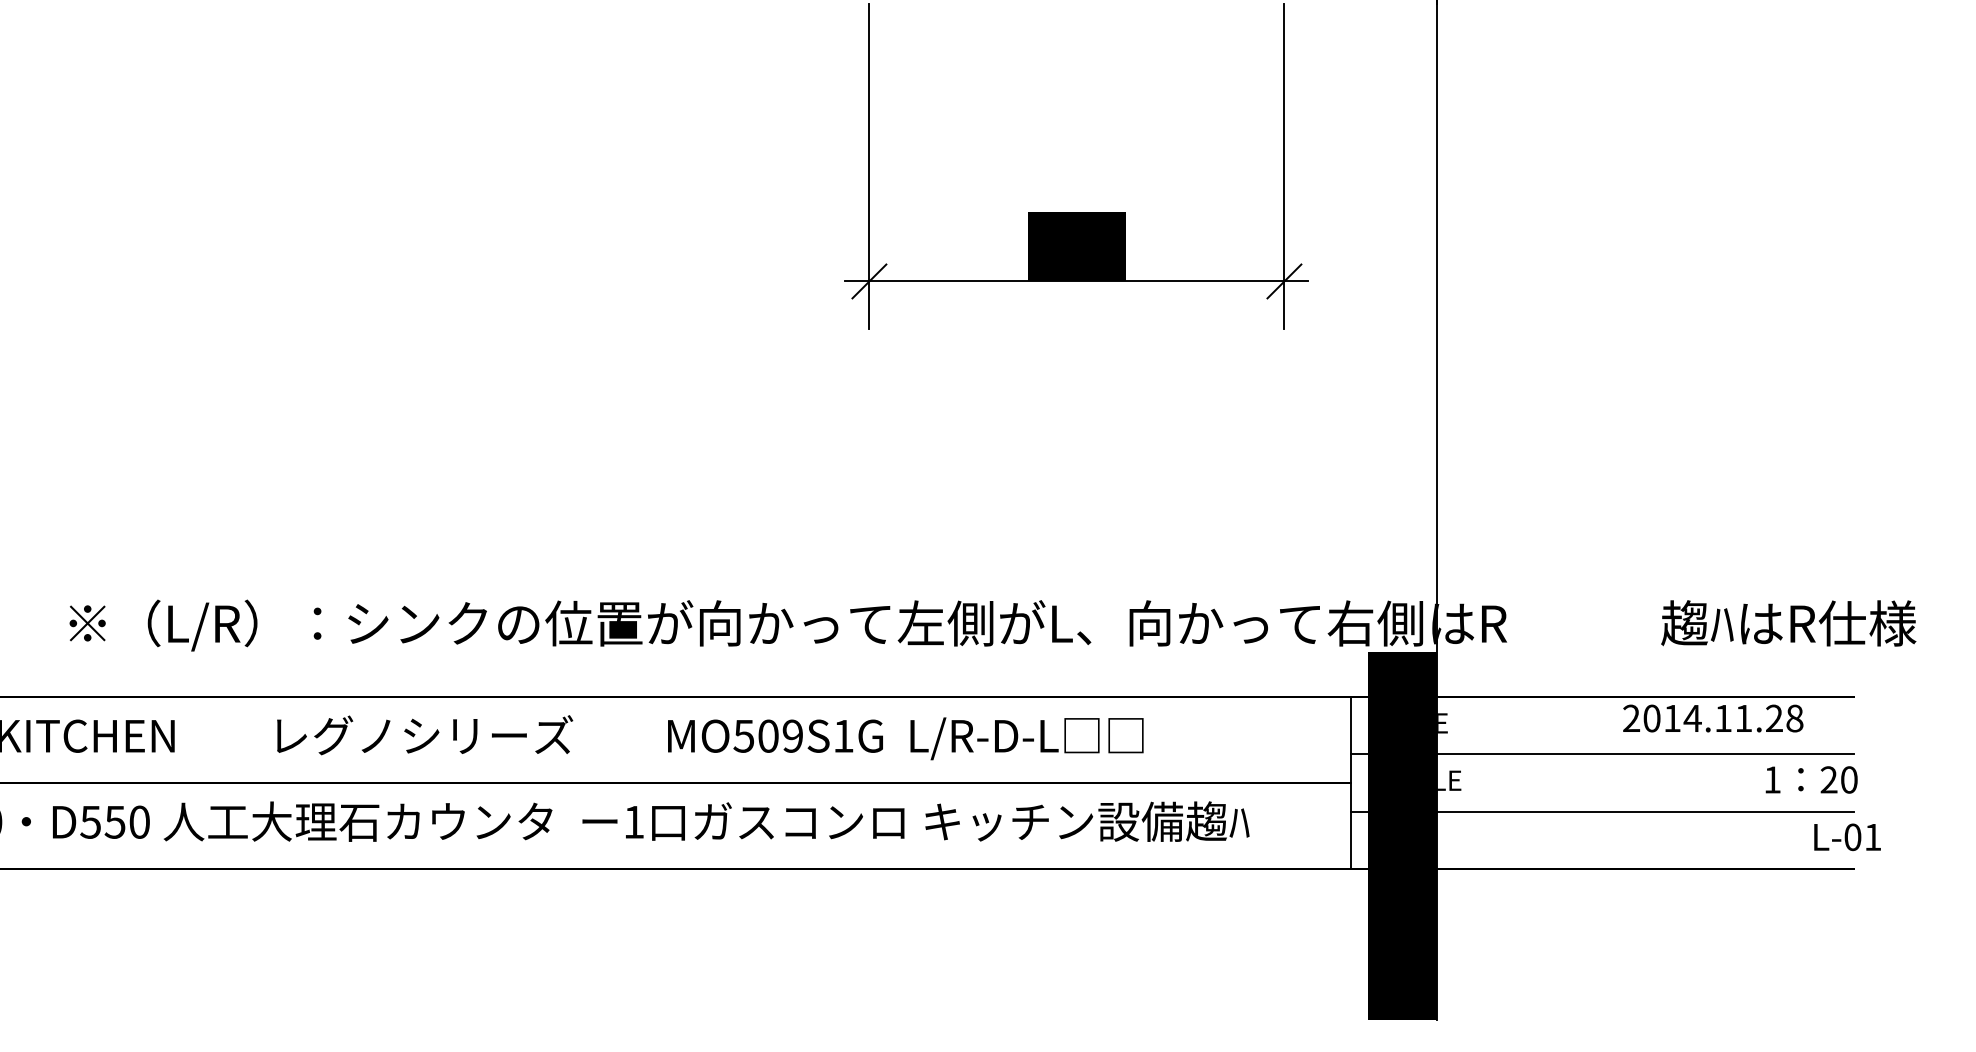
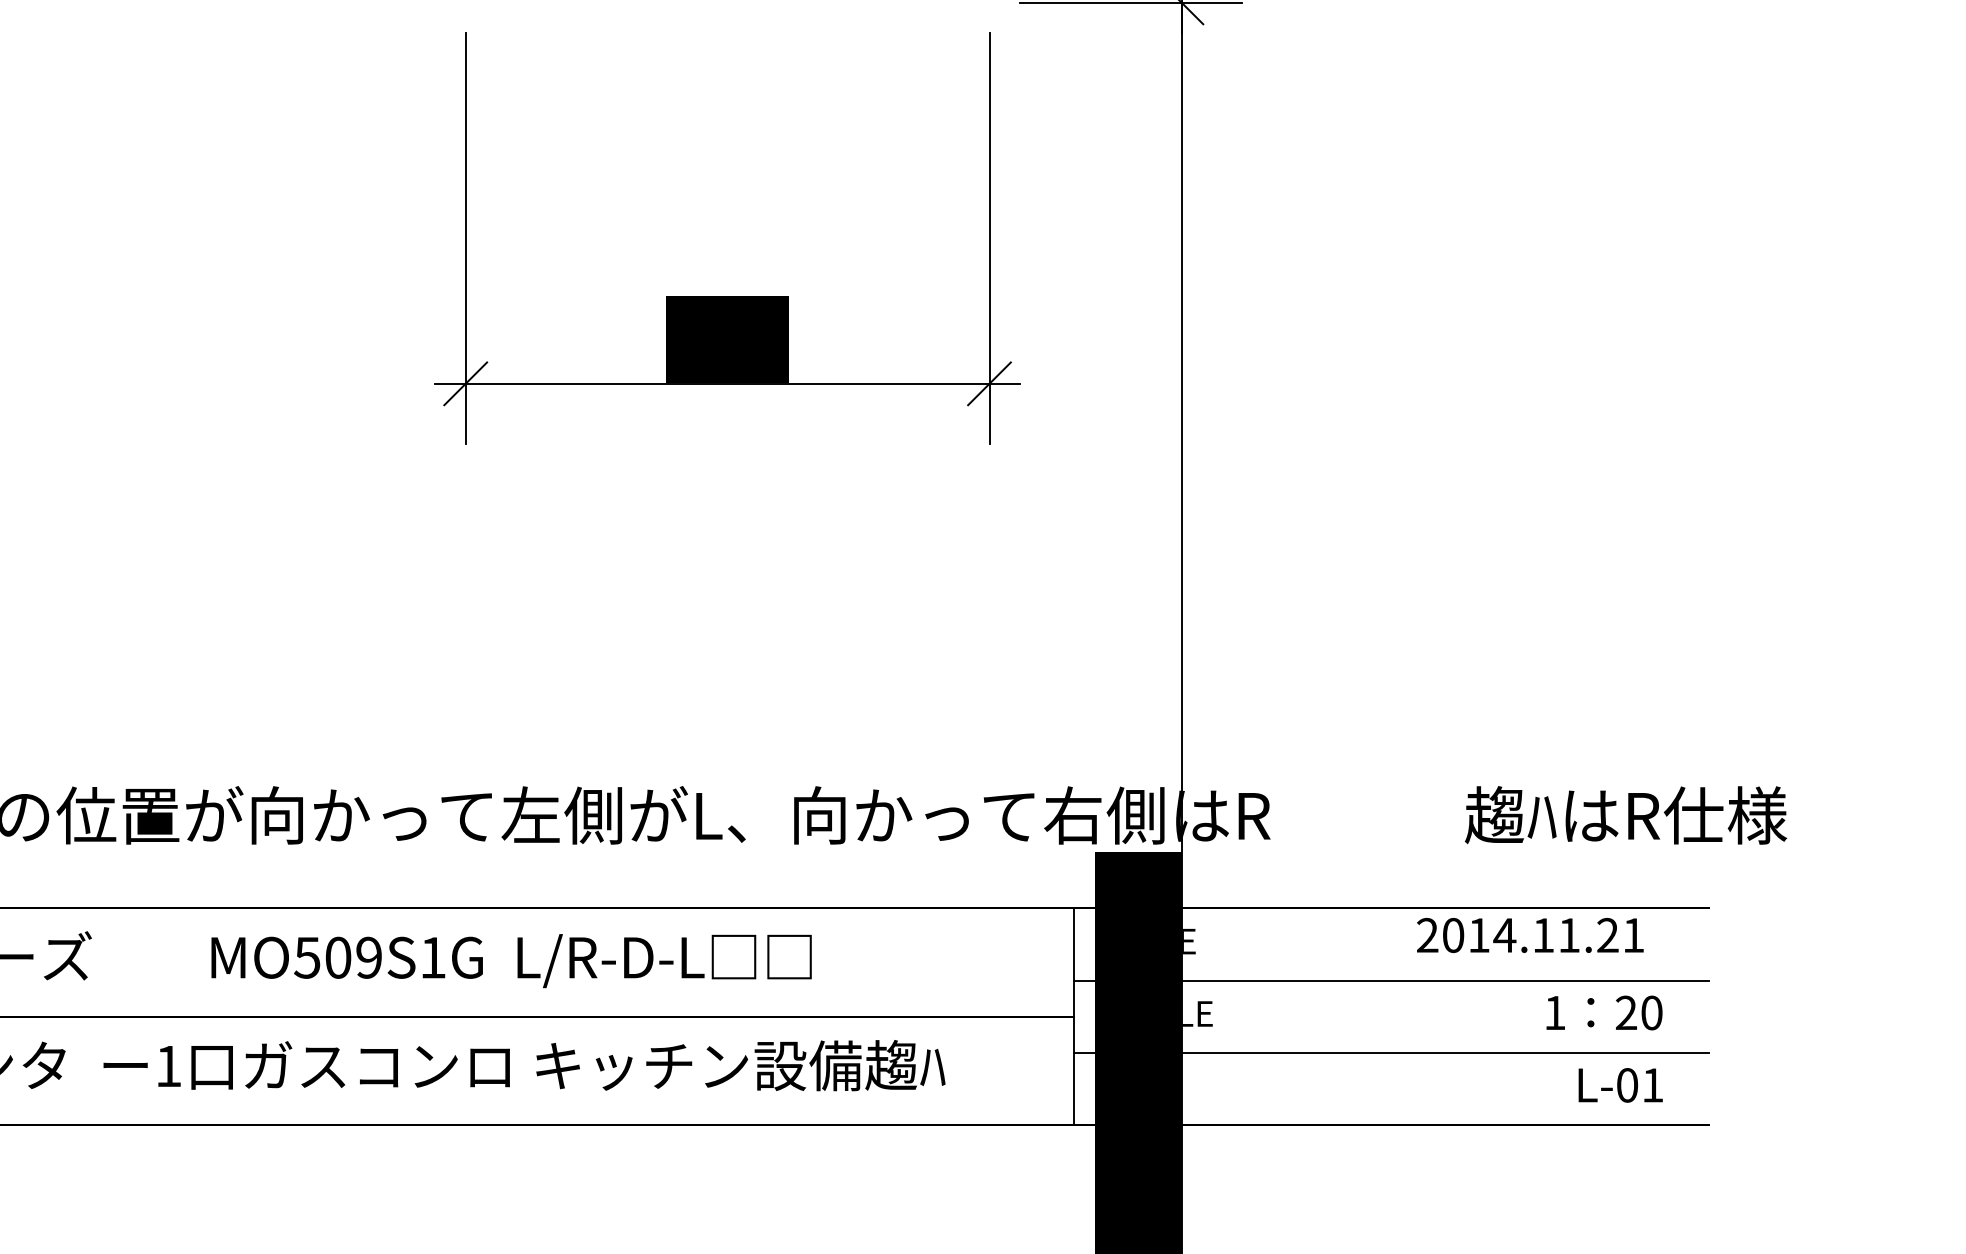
text: (1794, 718) -> (1633, 935), 2014.11.28 -> 2014.11.21
text: (1811, 779) -> (1604, 1012), moved
text: (1847, 837) -> (1620, 1085), moved

